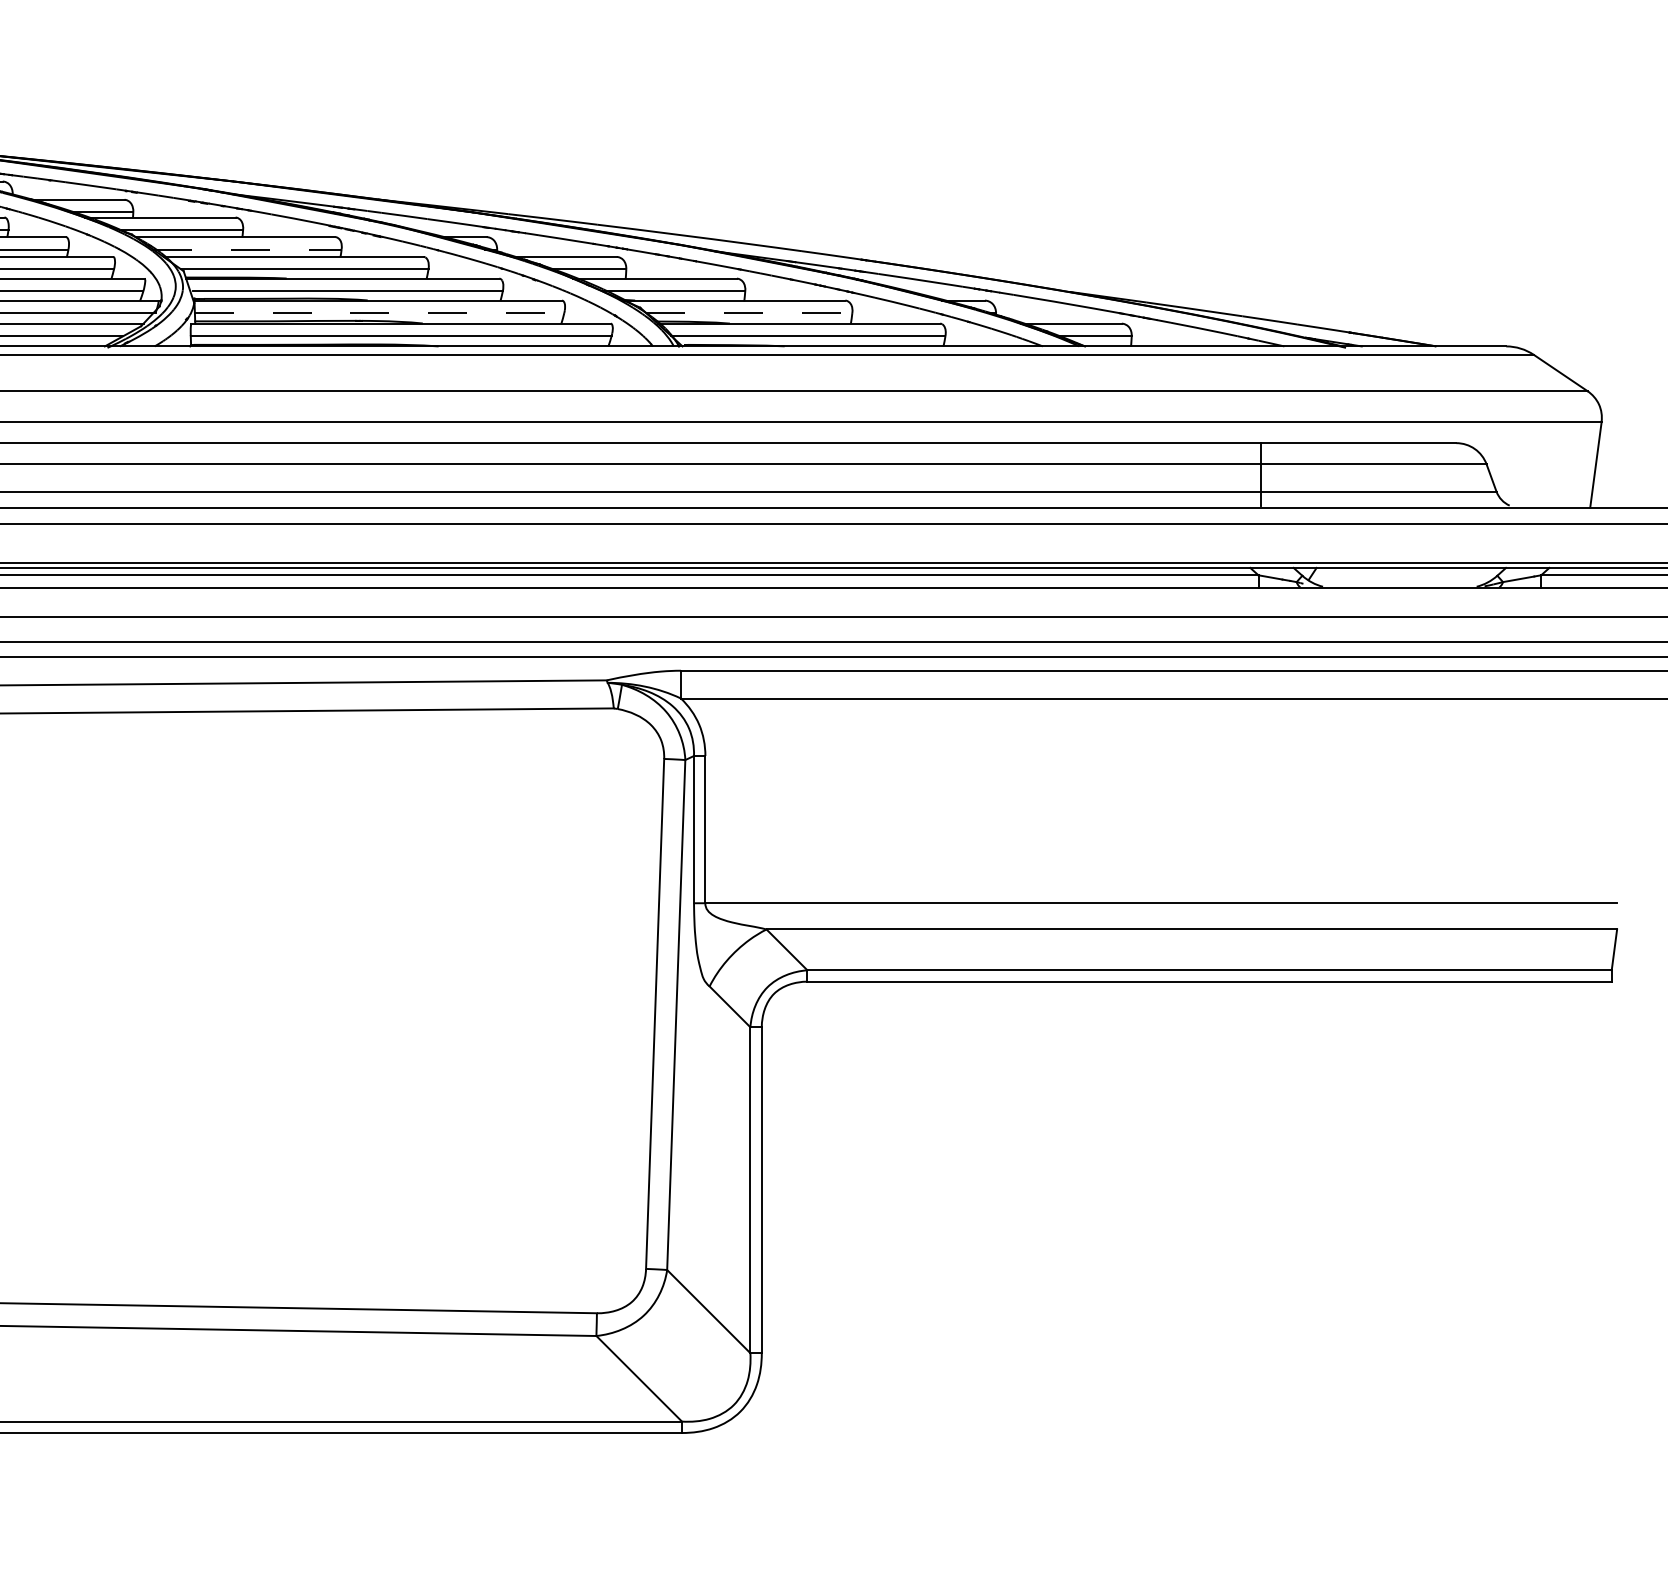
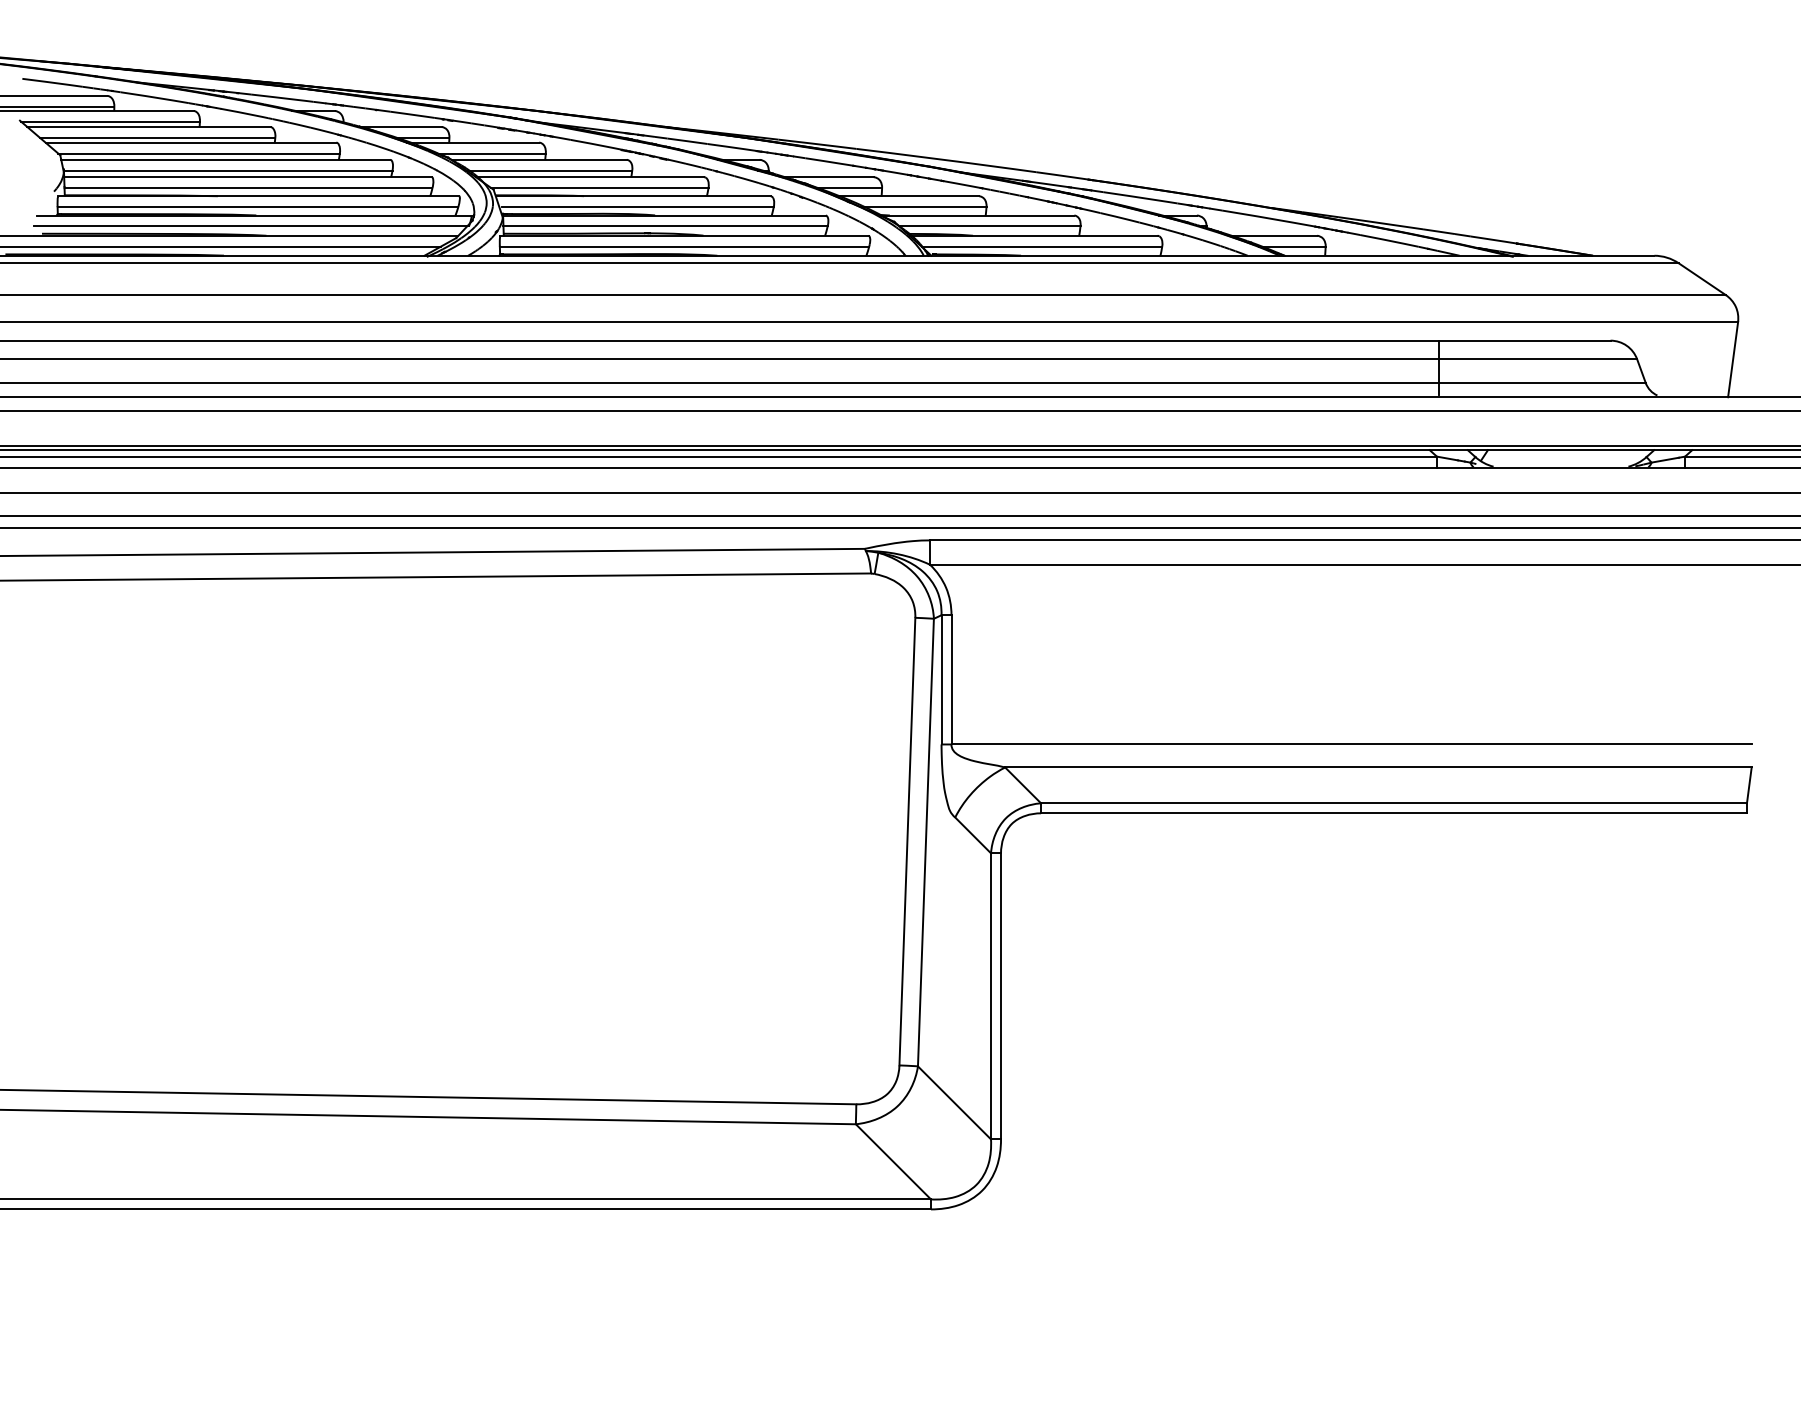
line: (247, 249) -> (549, 170), dashed -> solid
line: (380, 313) -> (666, 226), dashed -> solid
line: (749, 313) -> (990, 226), dashed -> solid

